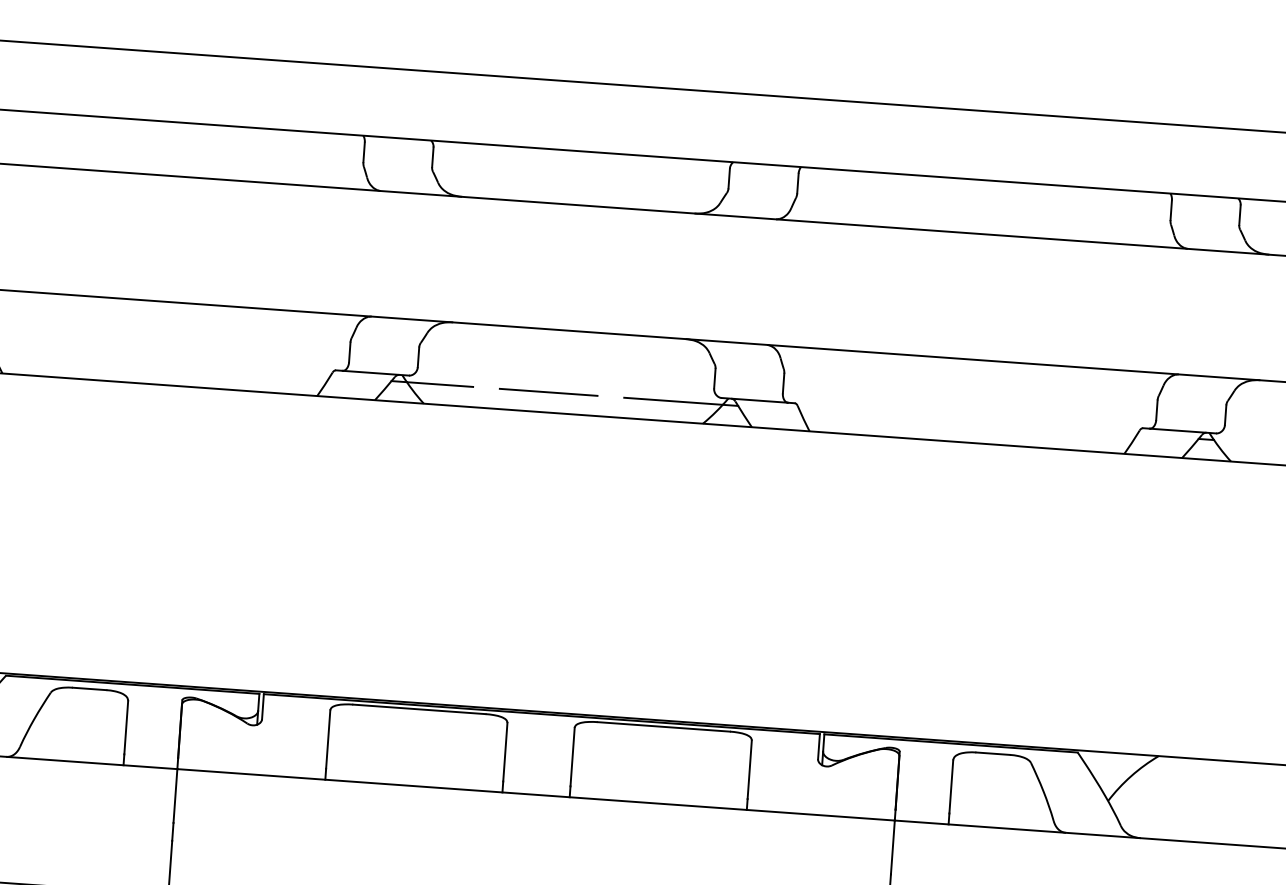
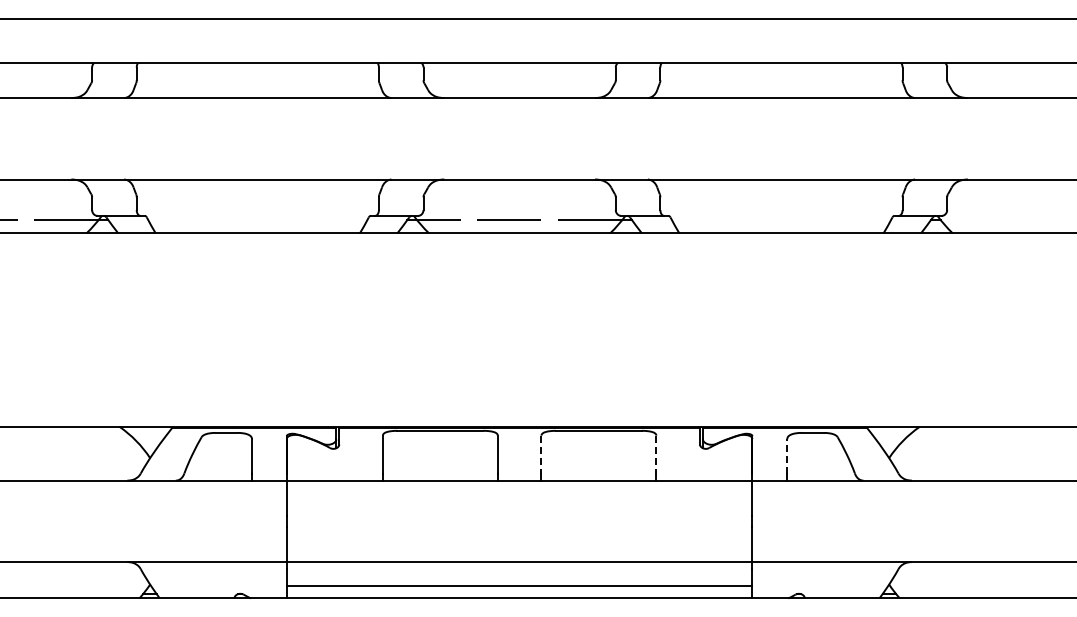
line: (572, 756) -> (541, 454), solid -> dashed
line: (749, 769) -> (656, 454), solid -> dashed
line: (951, 785) -> (787, 455), solid -> dashed

